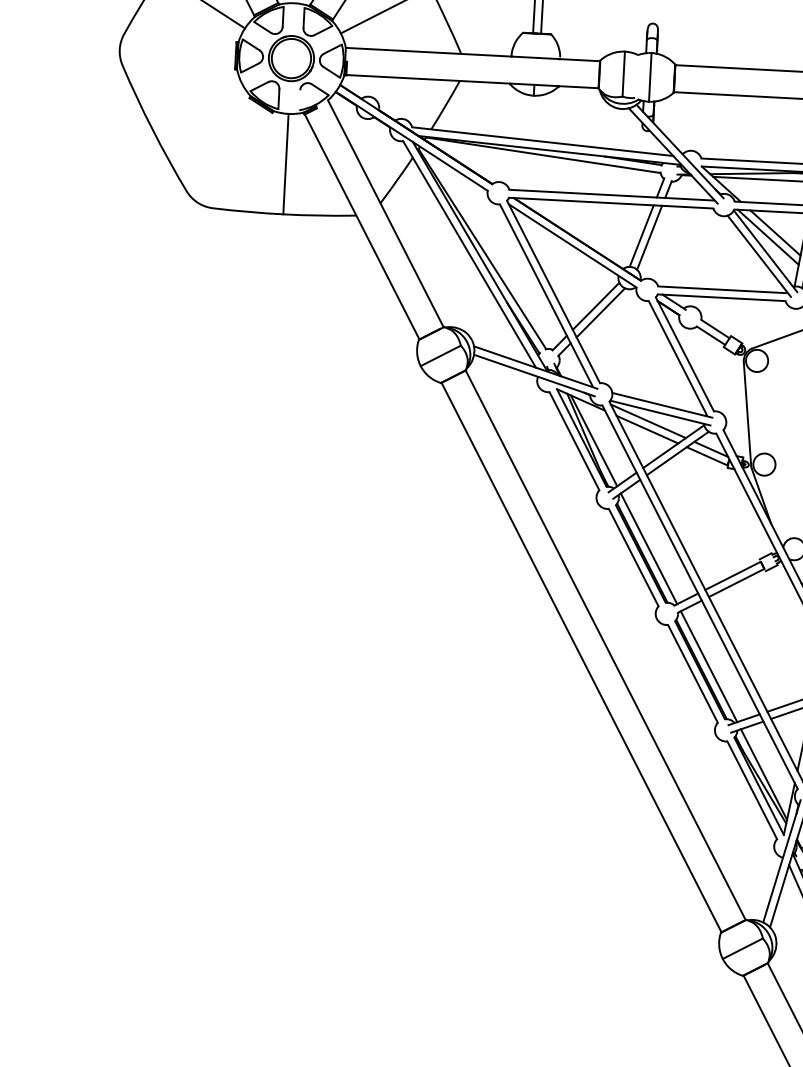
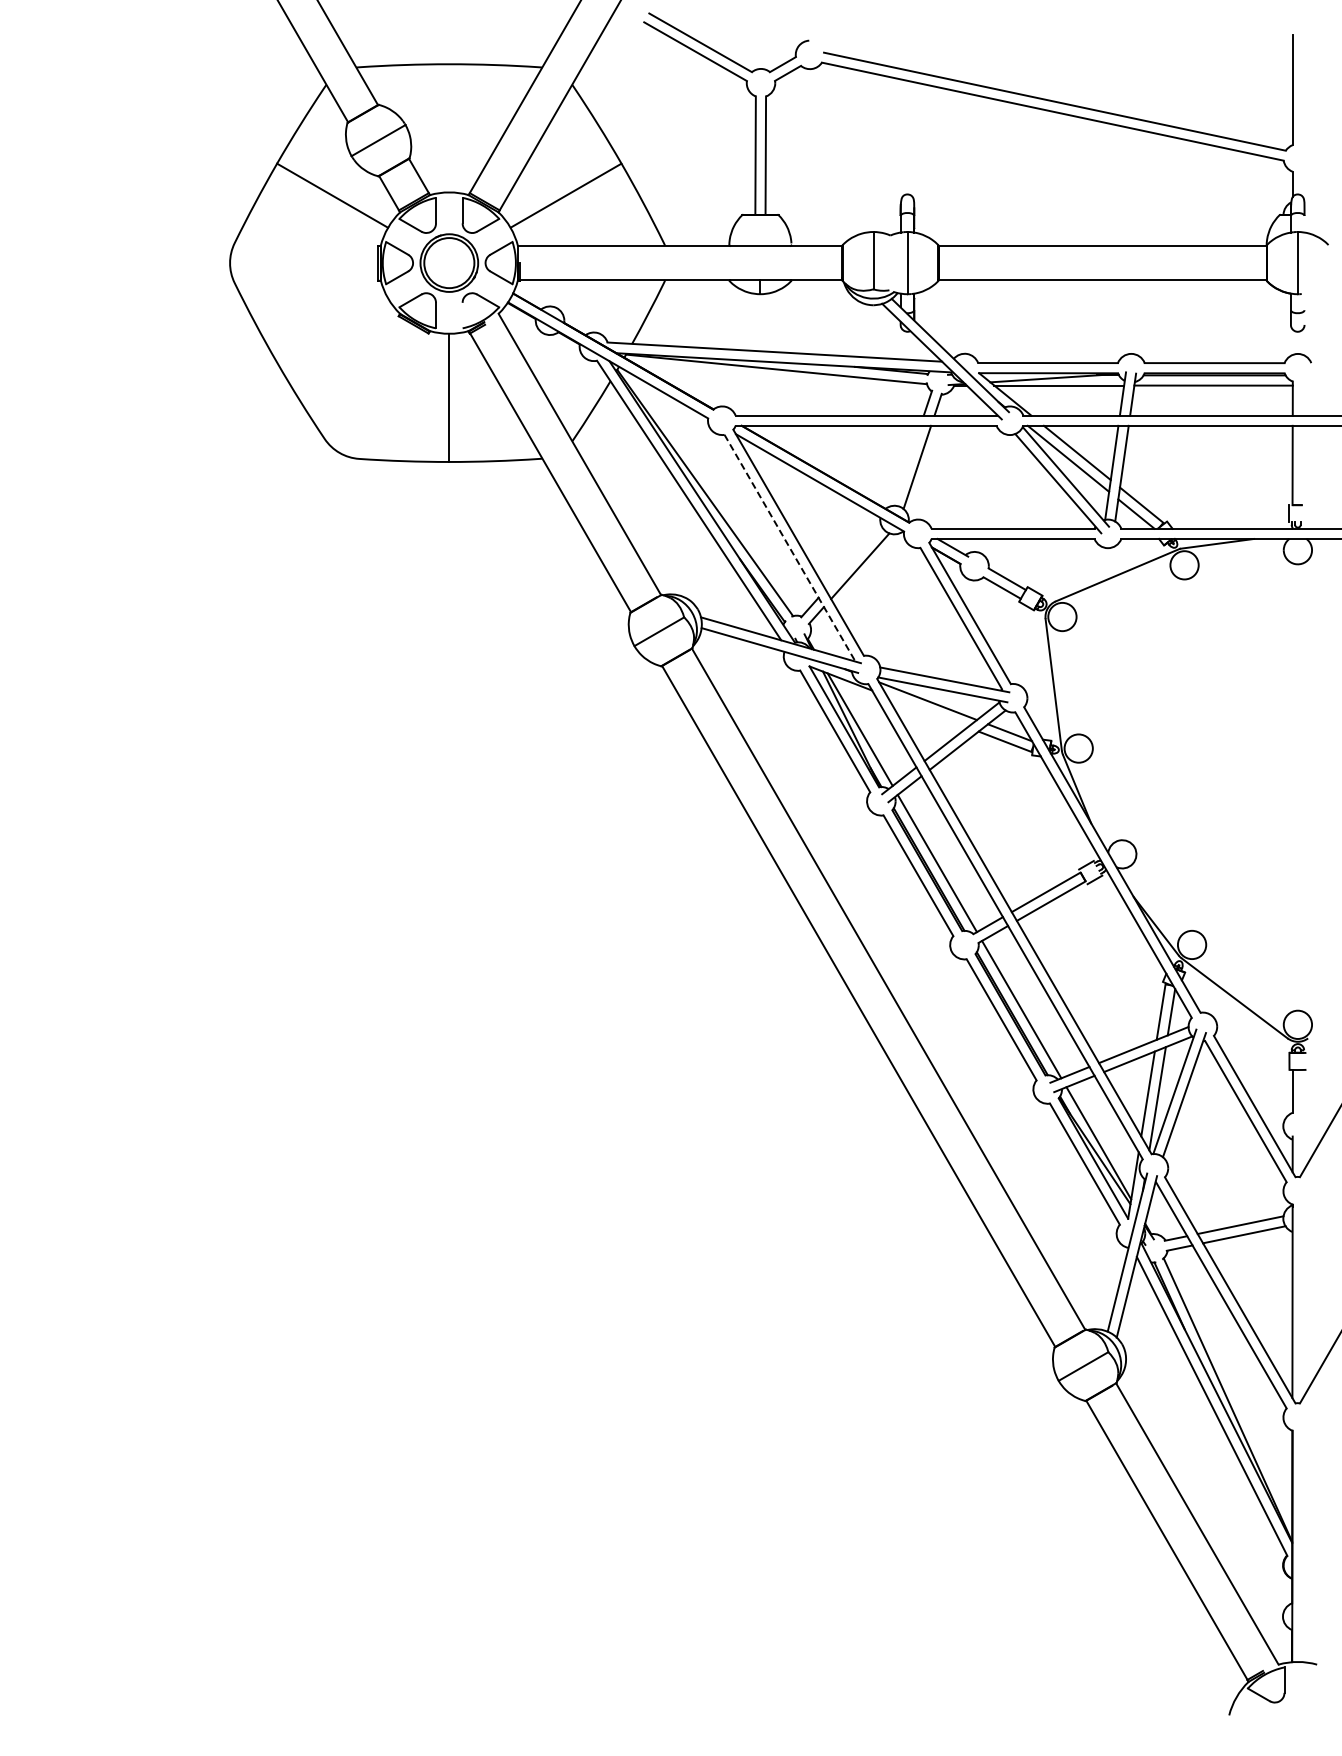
line: (641, 235) -> (906, 465), removed
line: (546, 295) -> (789, 547), solid -> dashed
line: (595, 305) -> (853, 557), removed
line: (647, 429) -> (927, 711), removed

